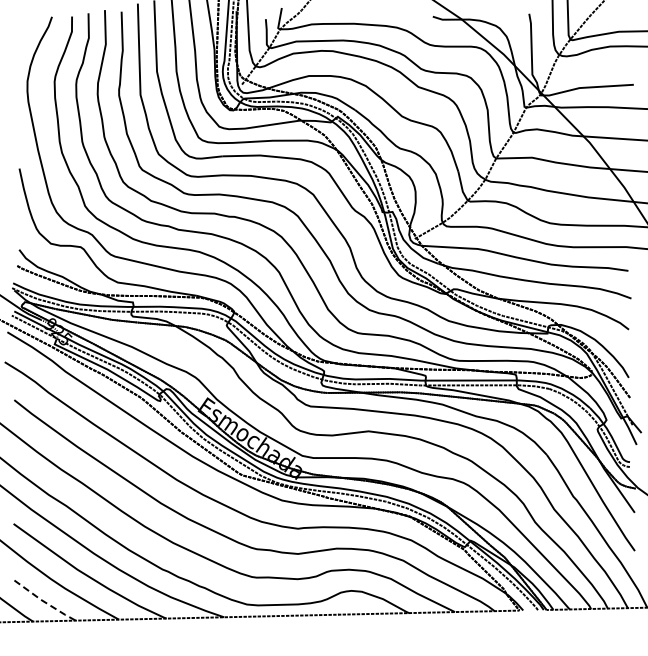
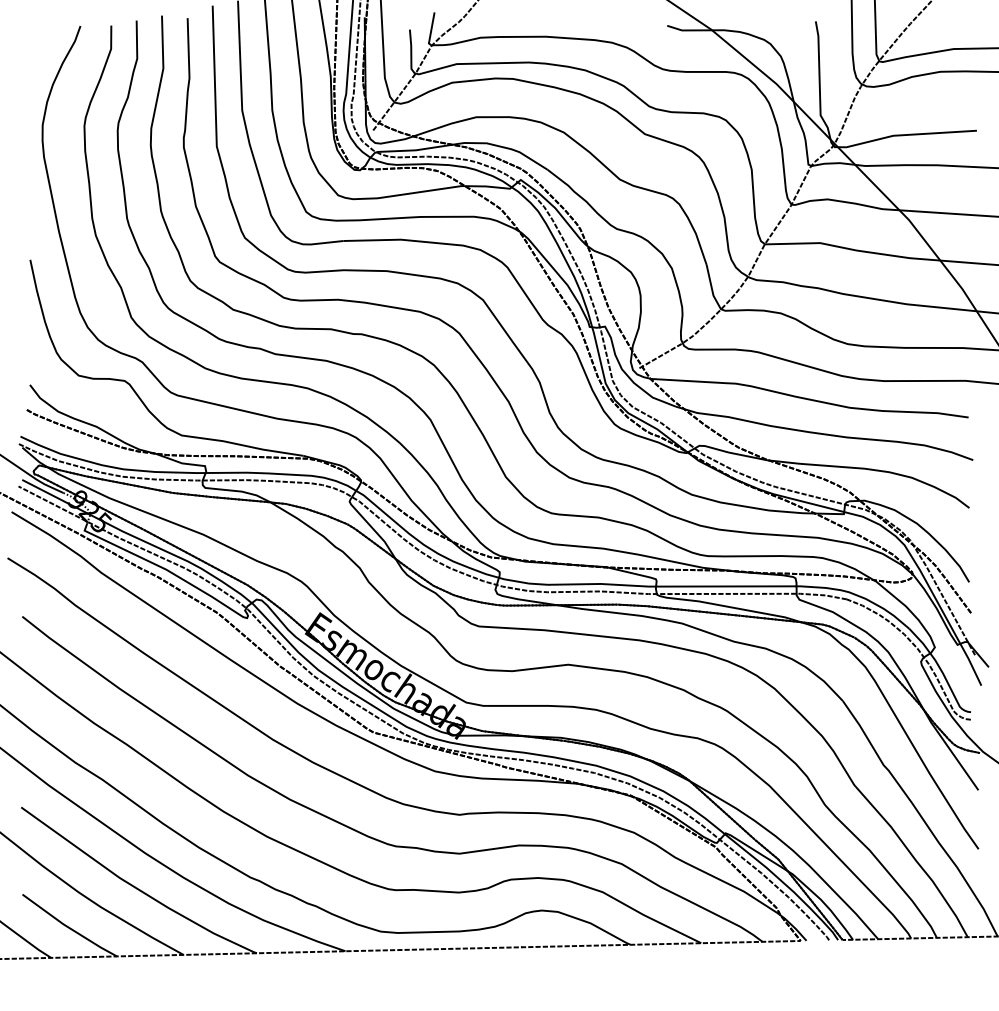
line: (45, 602) -> (70, 928), dashed -> solid

